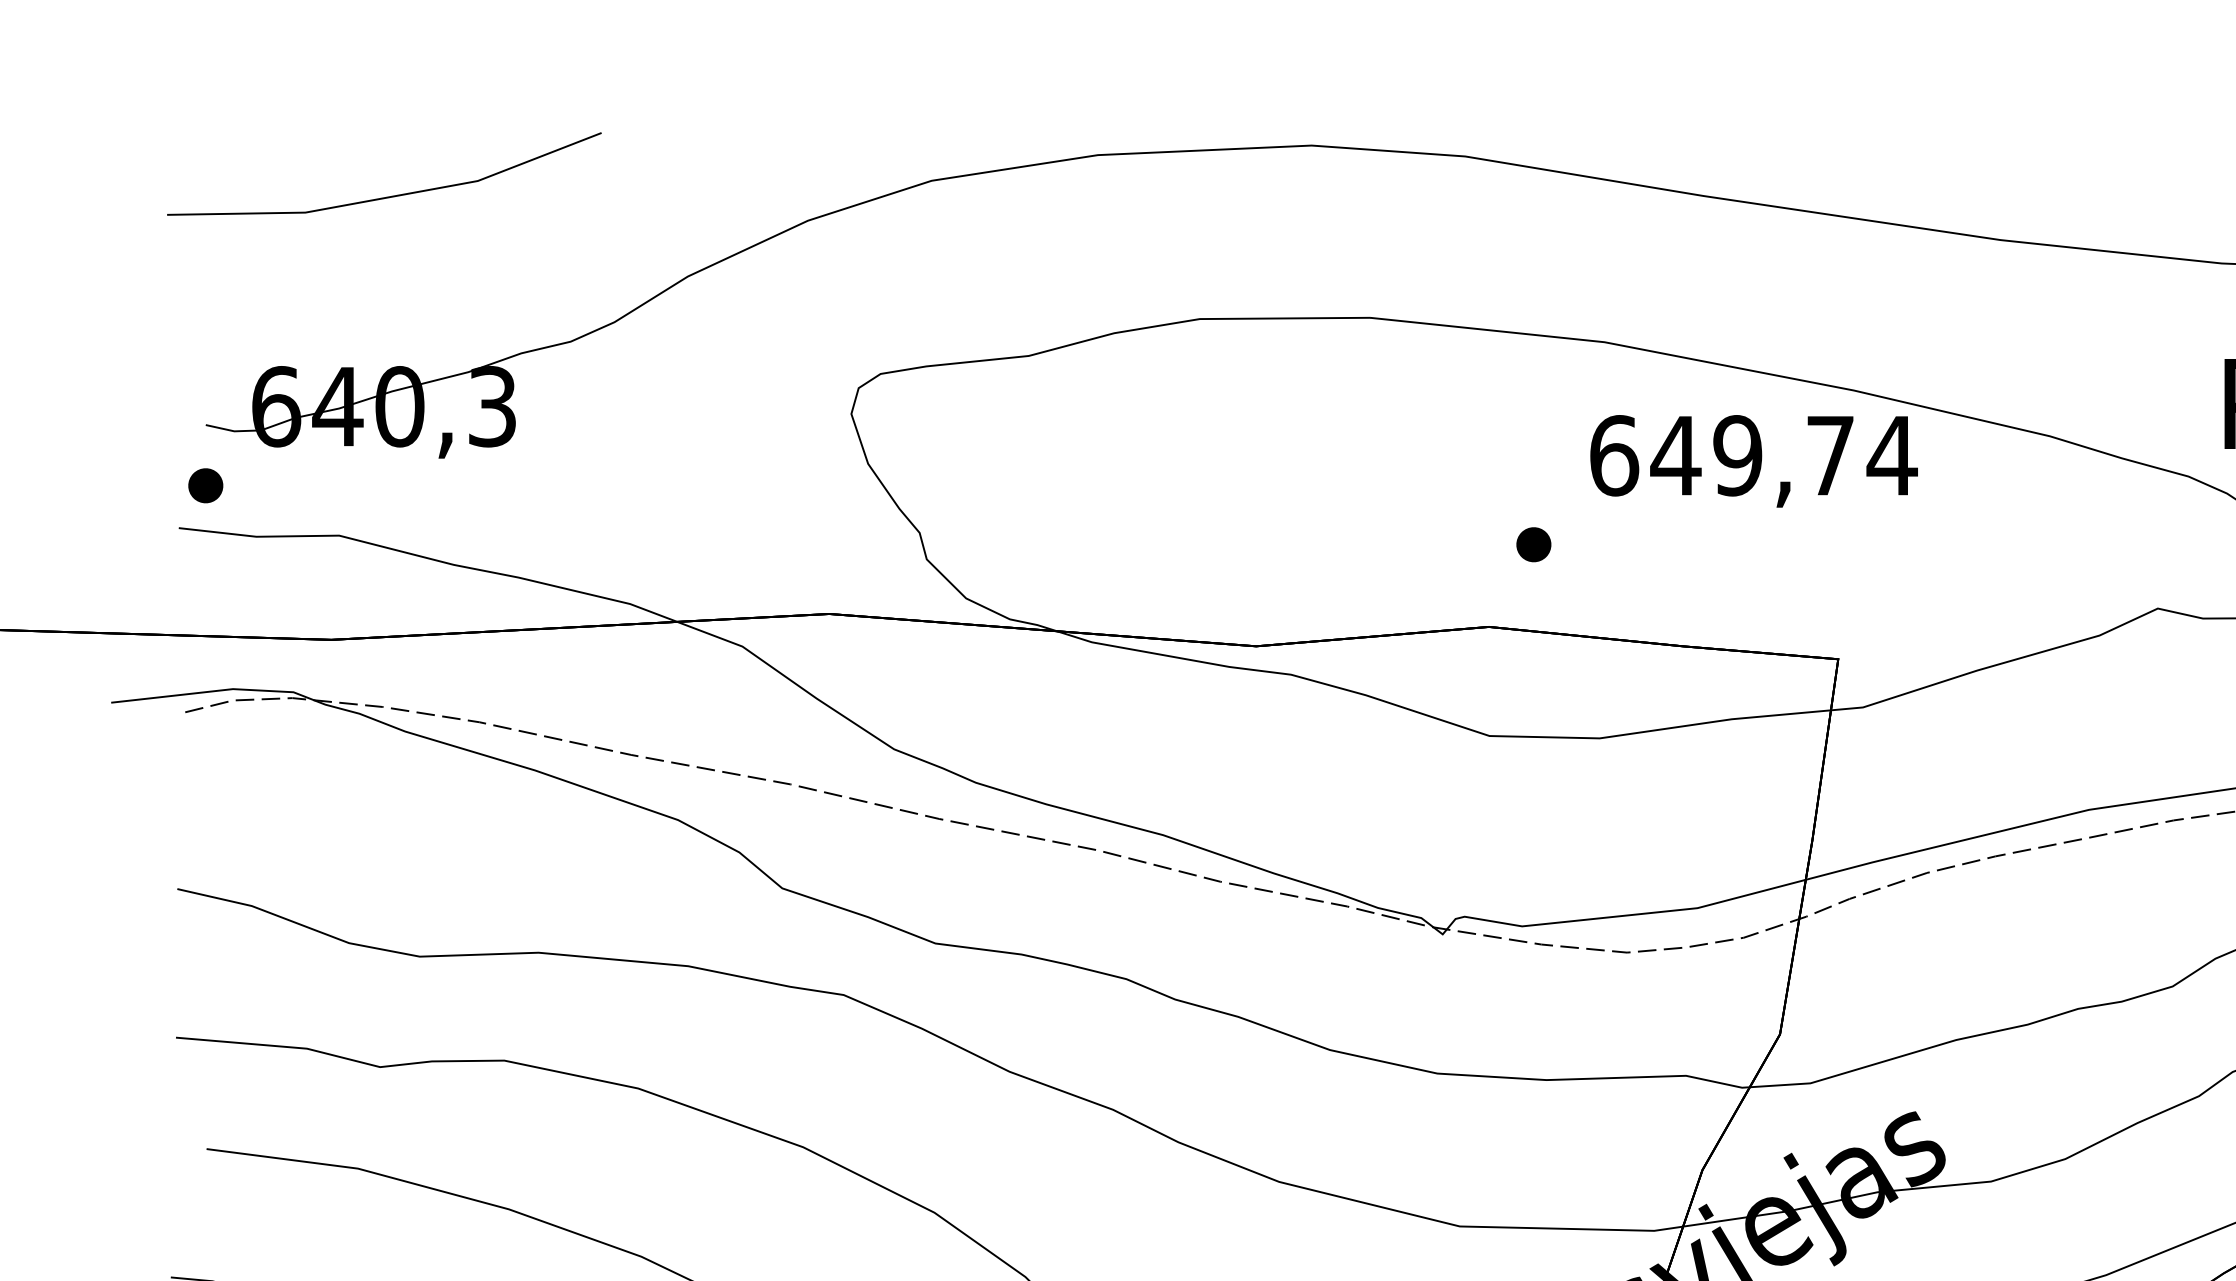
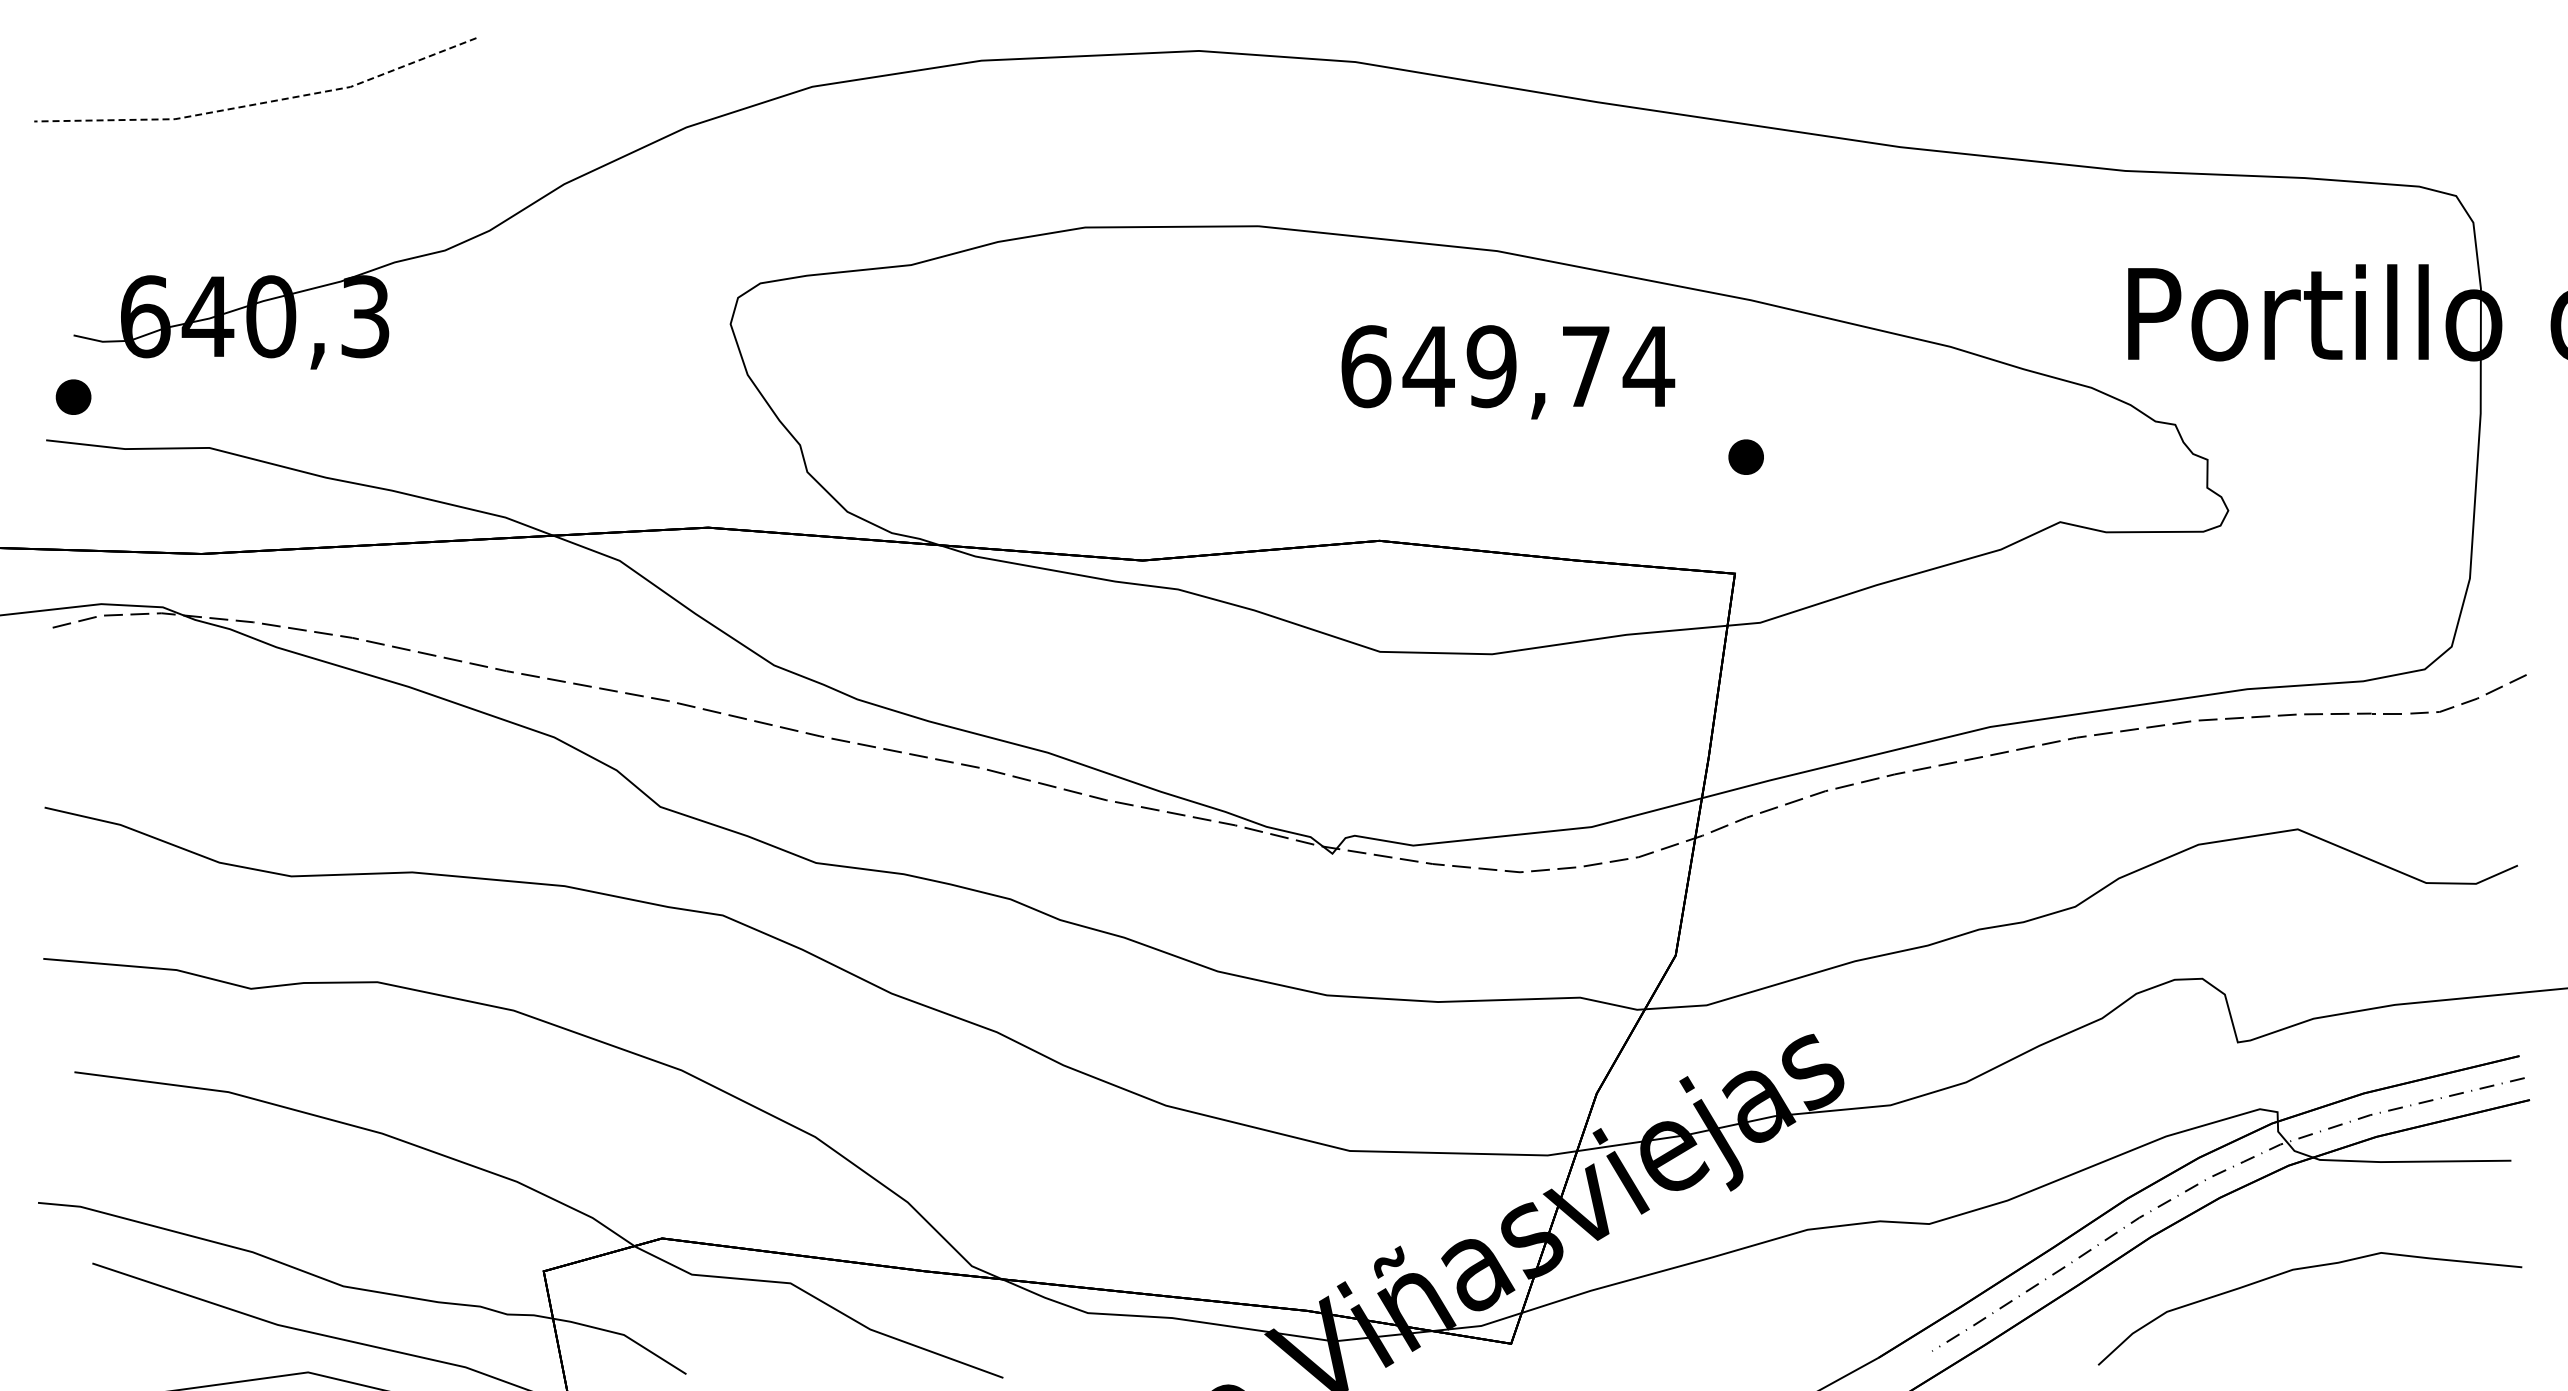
line: (389, 197) -> (260, 103), solid -> dashed
text: (1754, 461) -> (1508, 372), moved
part: (1533, 544) -> (1745, 456), moved

